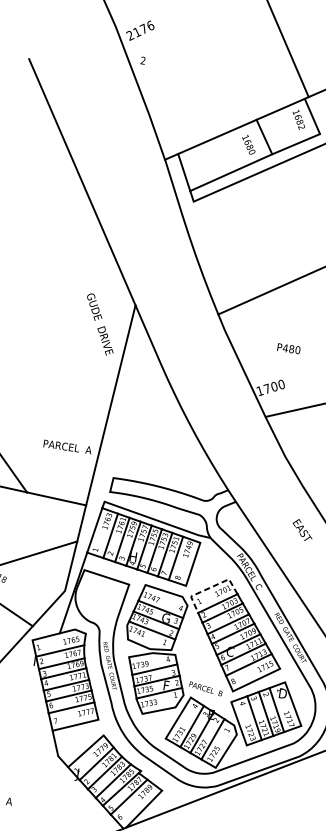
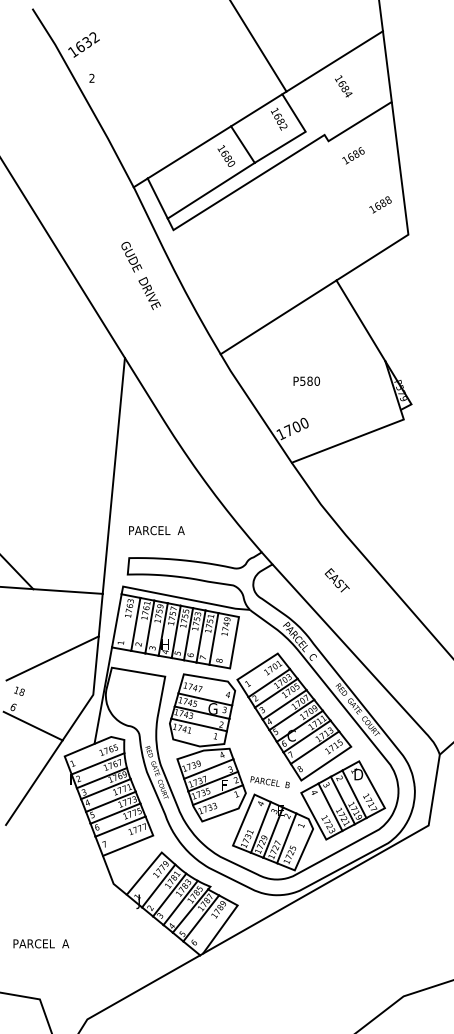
text: (140, 30) -> (83, 44), 2176 -> 1632
text: (99, 324) -> (140, 275), moved
text: (285, 347) -> (302, 380), P480 -> P580
text: (67, 446) -> (156, 530), moved
text: (302, 530) -> (336, 580), moved
line: (209, 587) -> (257, 666), dashed -> solid

